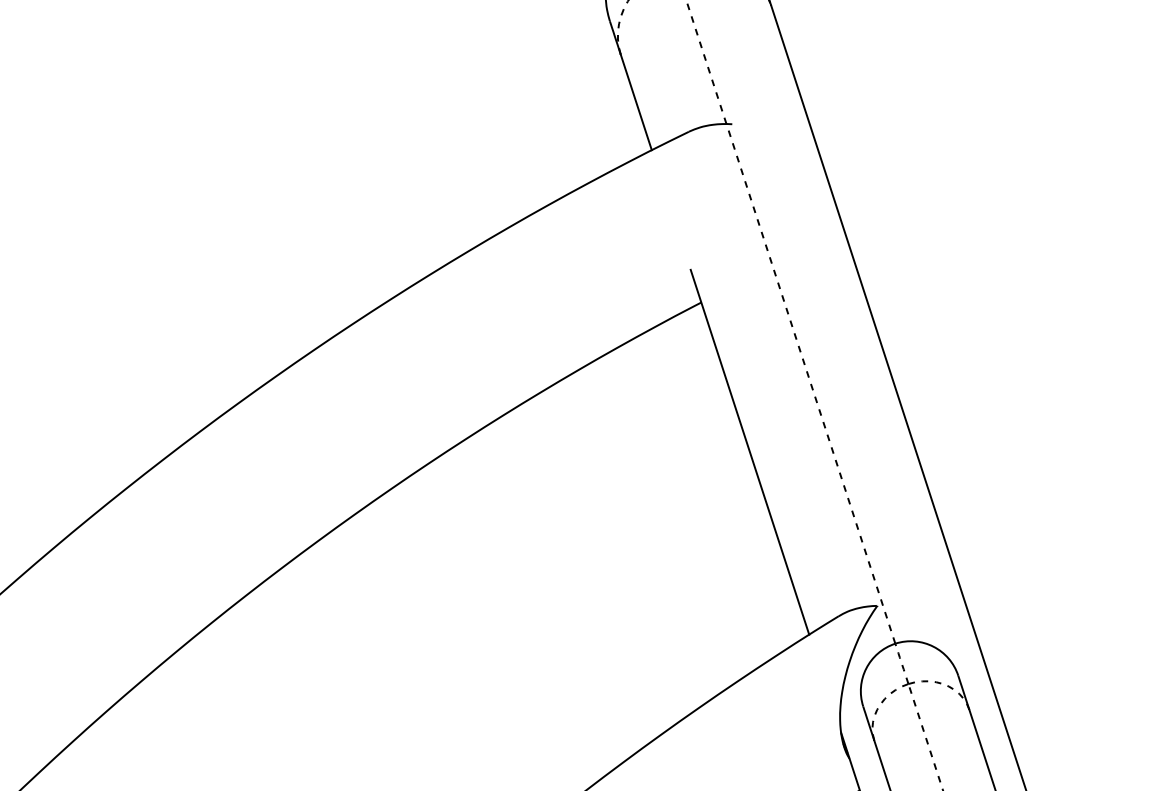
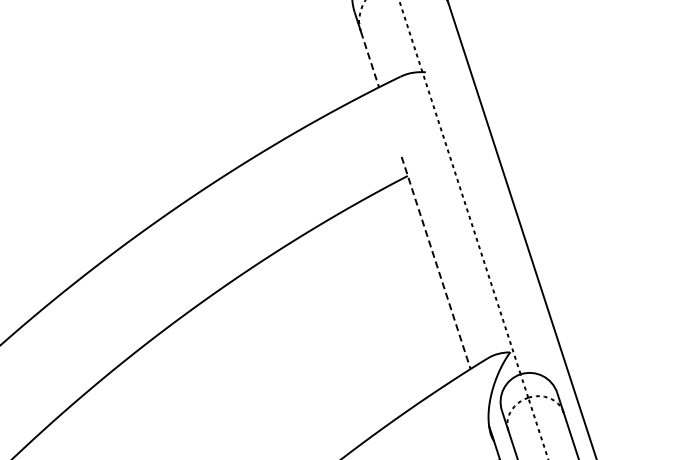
line: (637, 104) -> (370, 60), solid -> dashed
line: (750, 453) -> (436, 263), solid -> dashed

